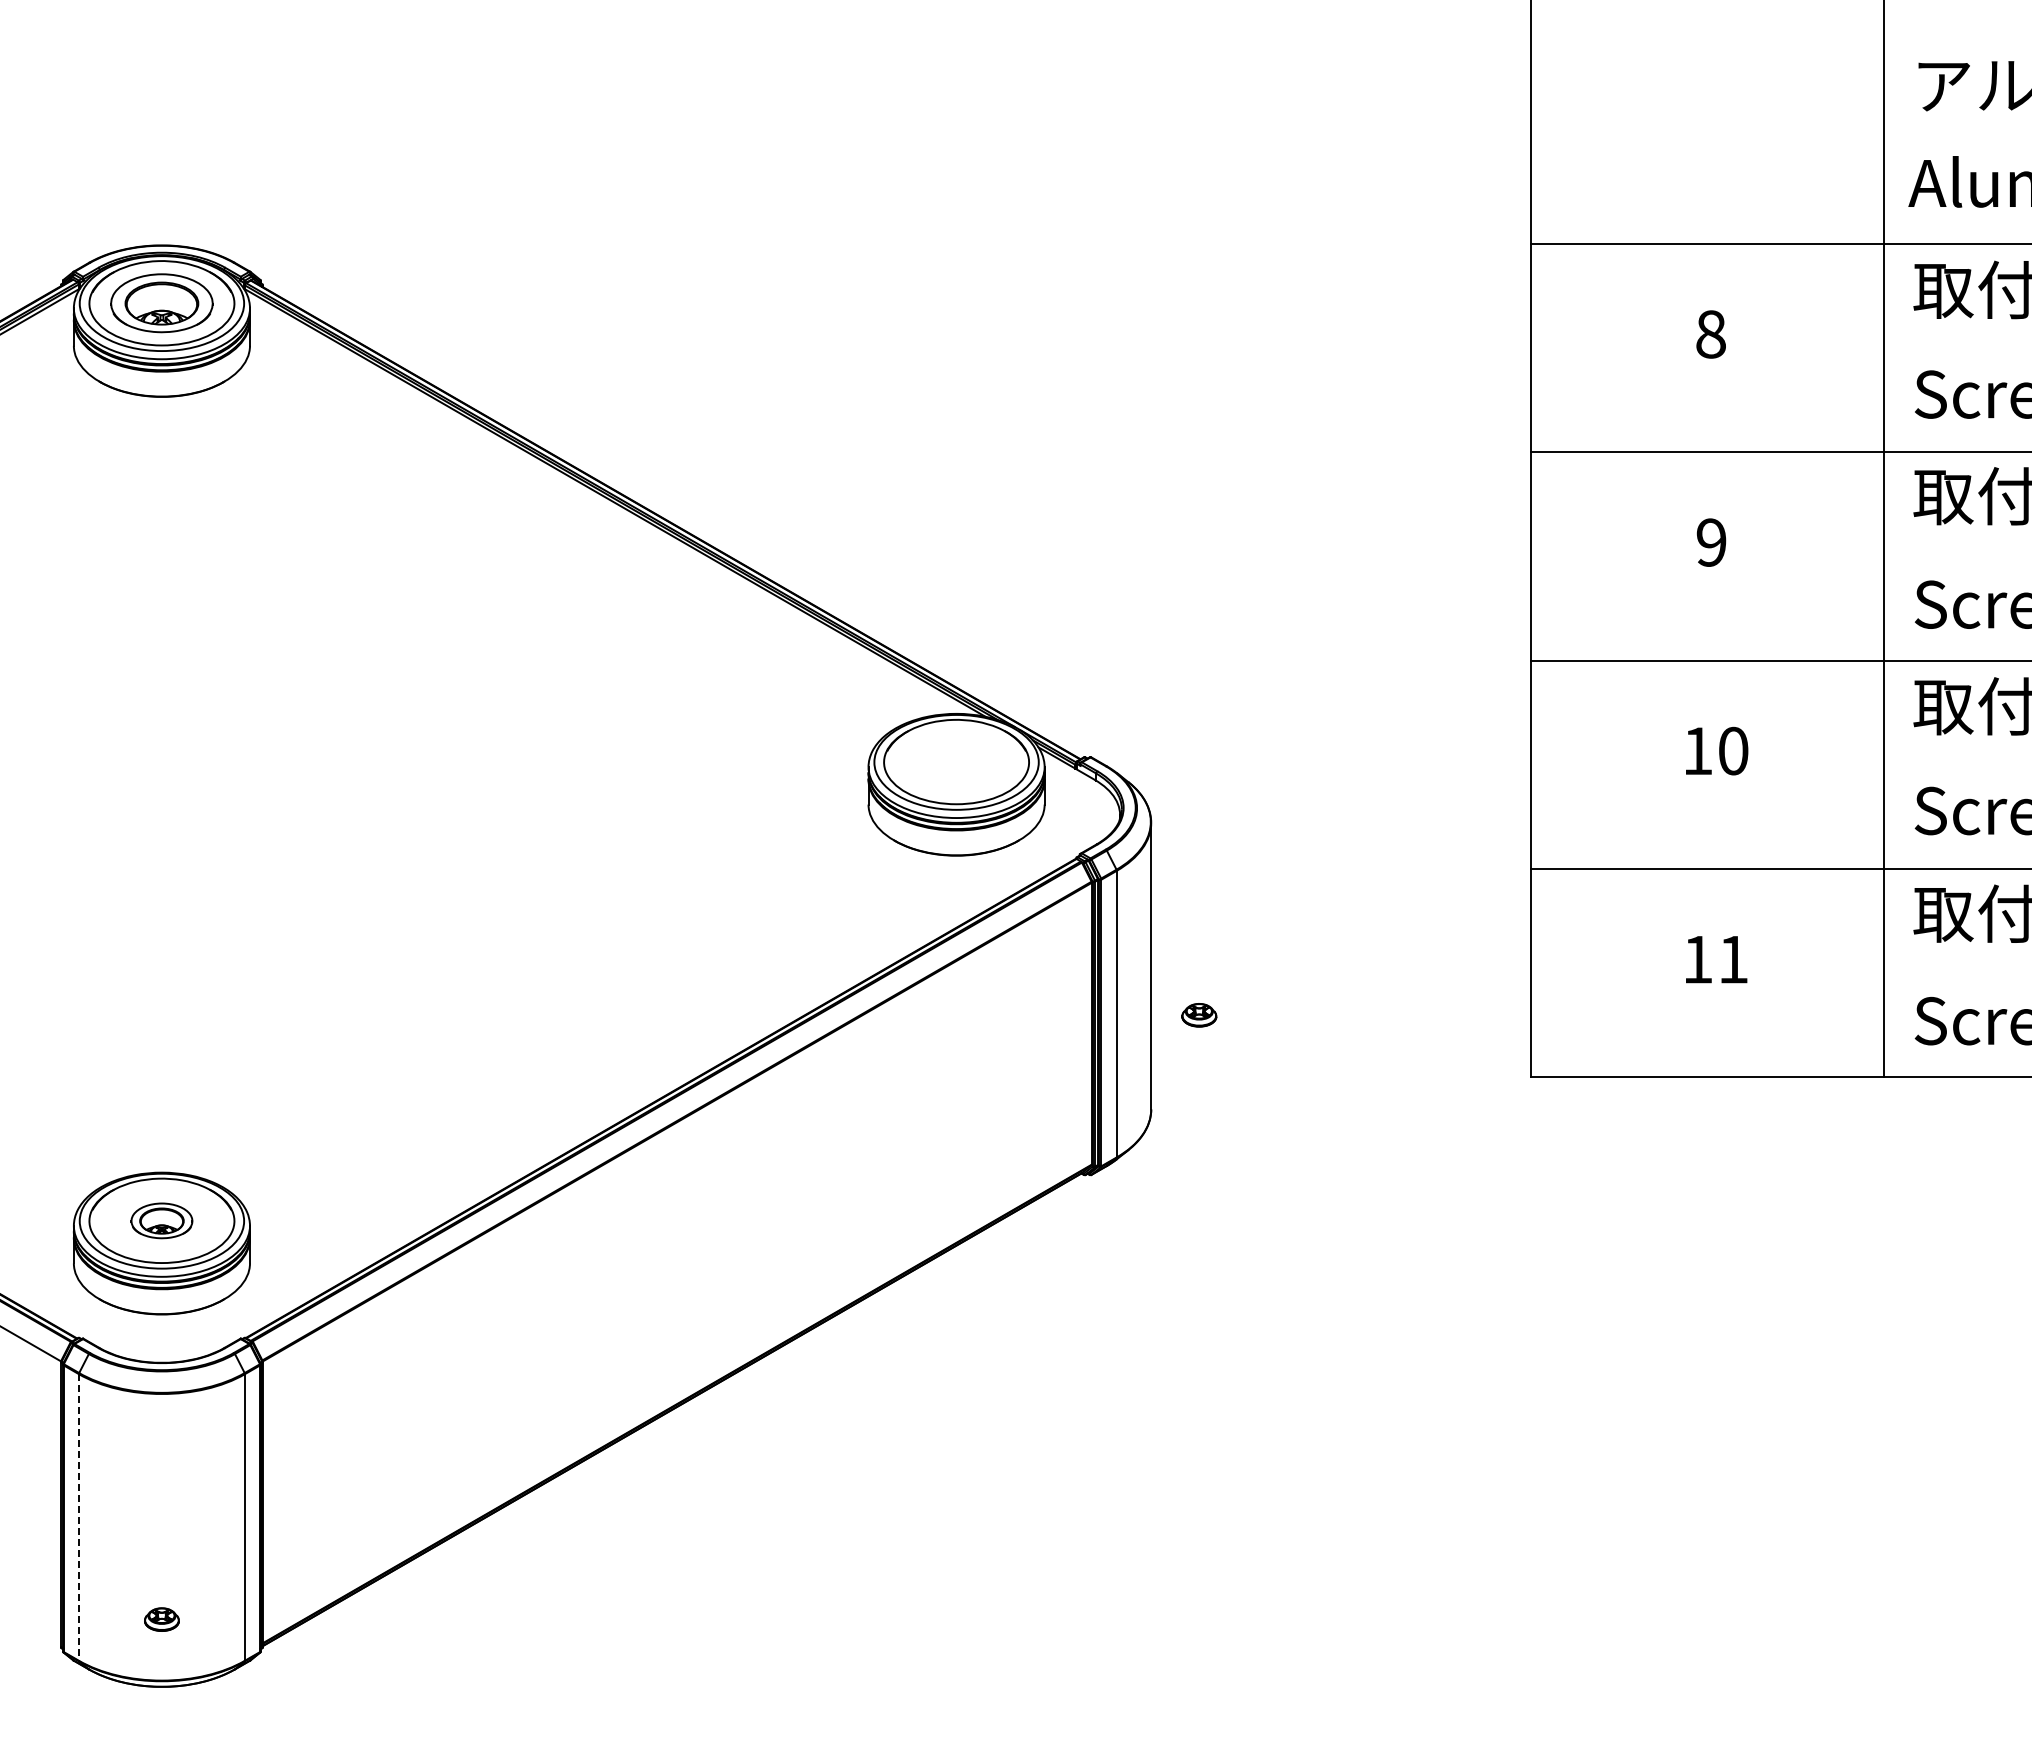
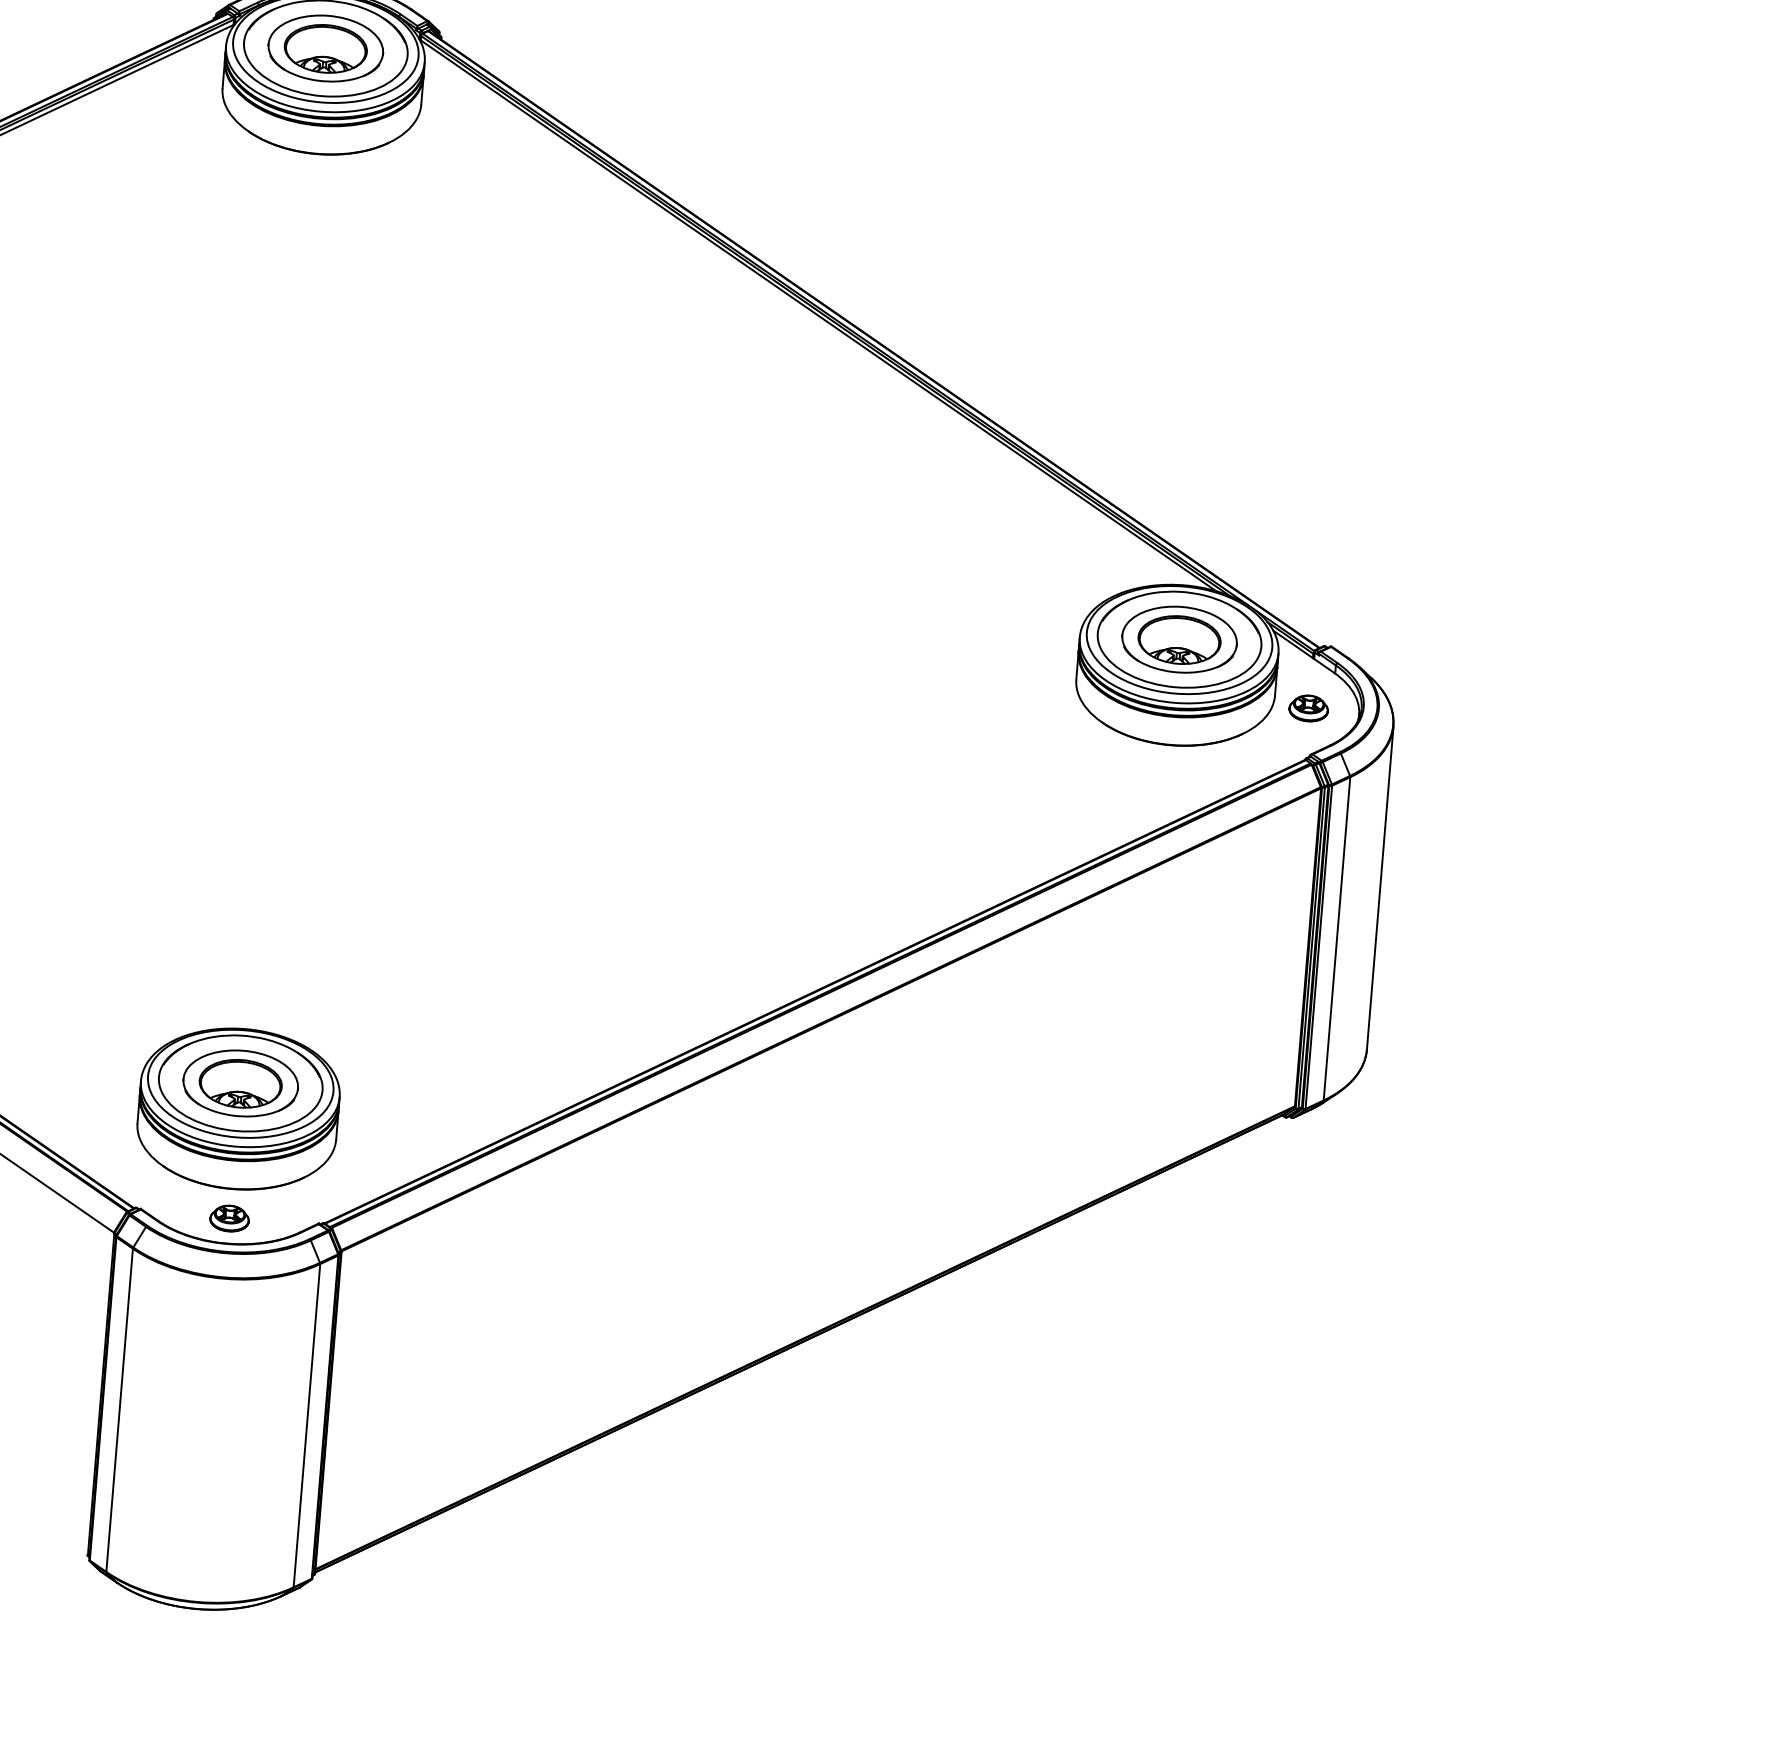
part: (956, 761) -> (1179, 639), added
part: (1199, 1015) -> (1308, 708), moved
part: (161, 1220) -> (240, 1083), size x1.67
line: (78, 1517) -> (119, 1410), dashed -> solid
part: (161, 1619) -> (229, 1218), moved

